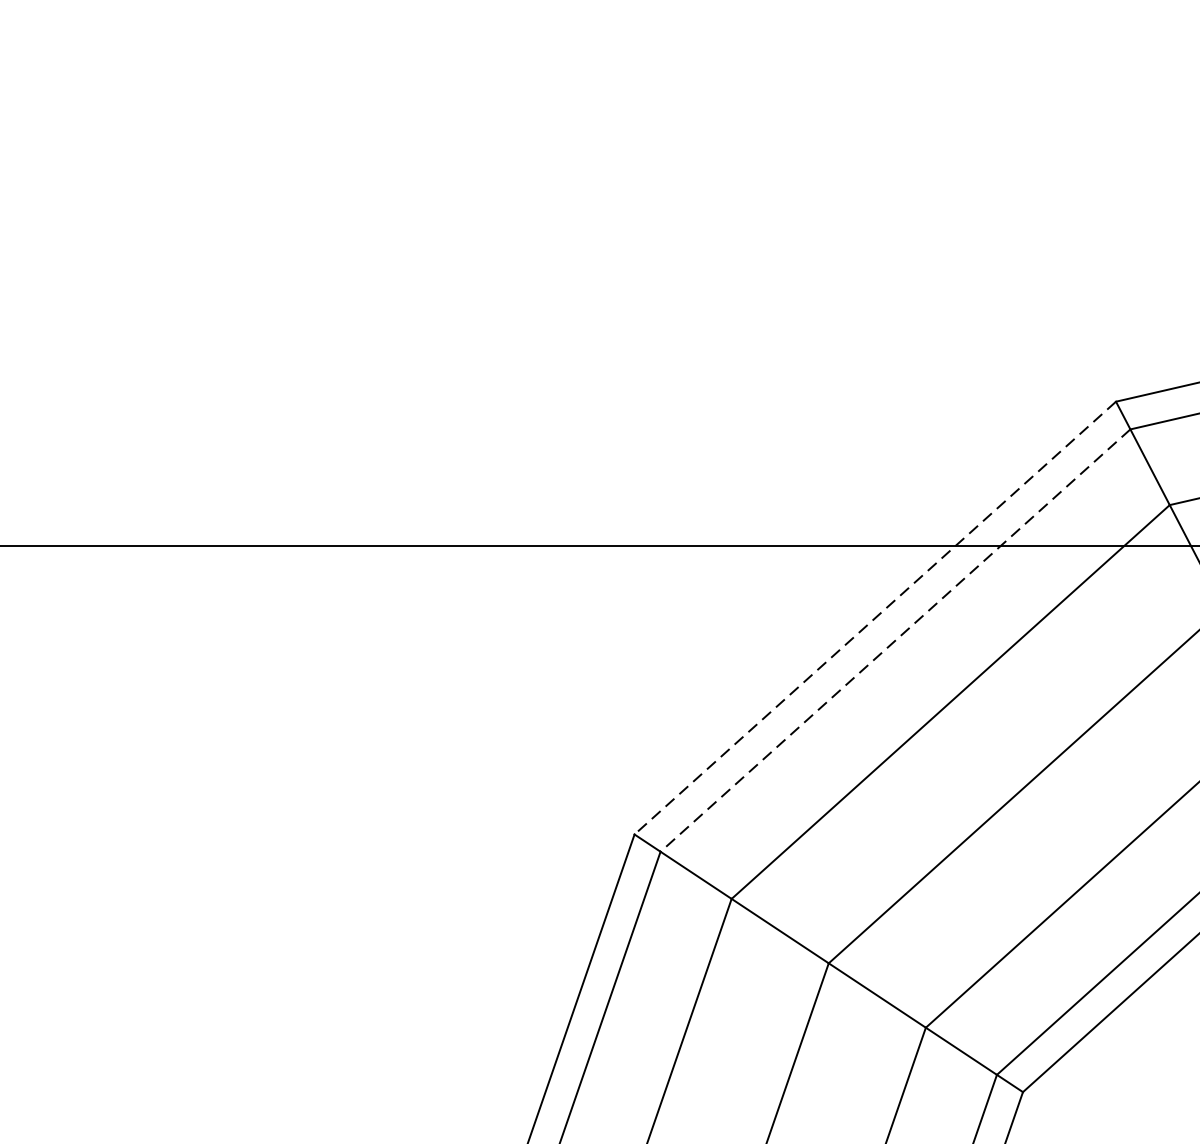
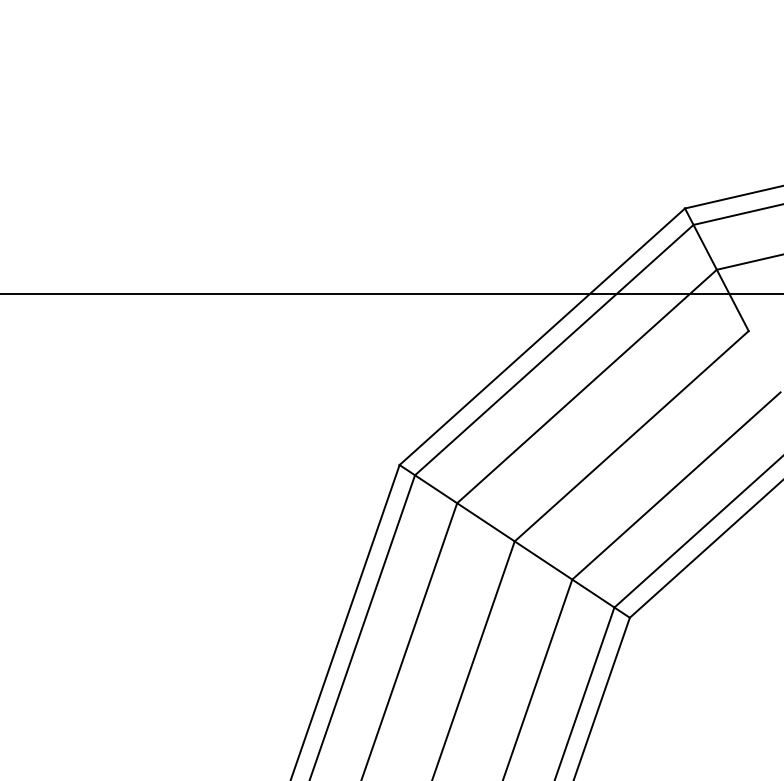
line: (875, 617) -> (542, 336), dashed -> solid
line: (894, 641) -> (553, 350), dashed -> solid

